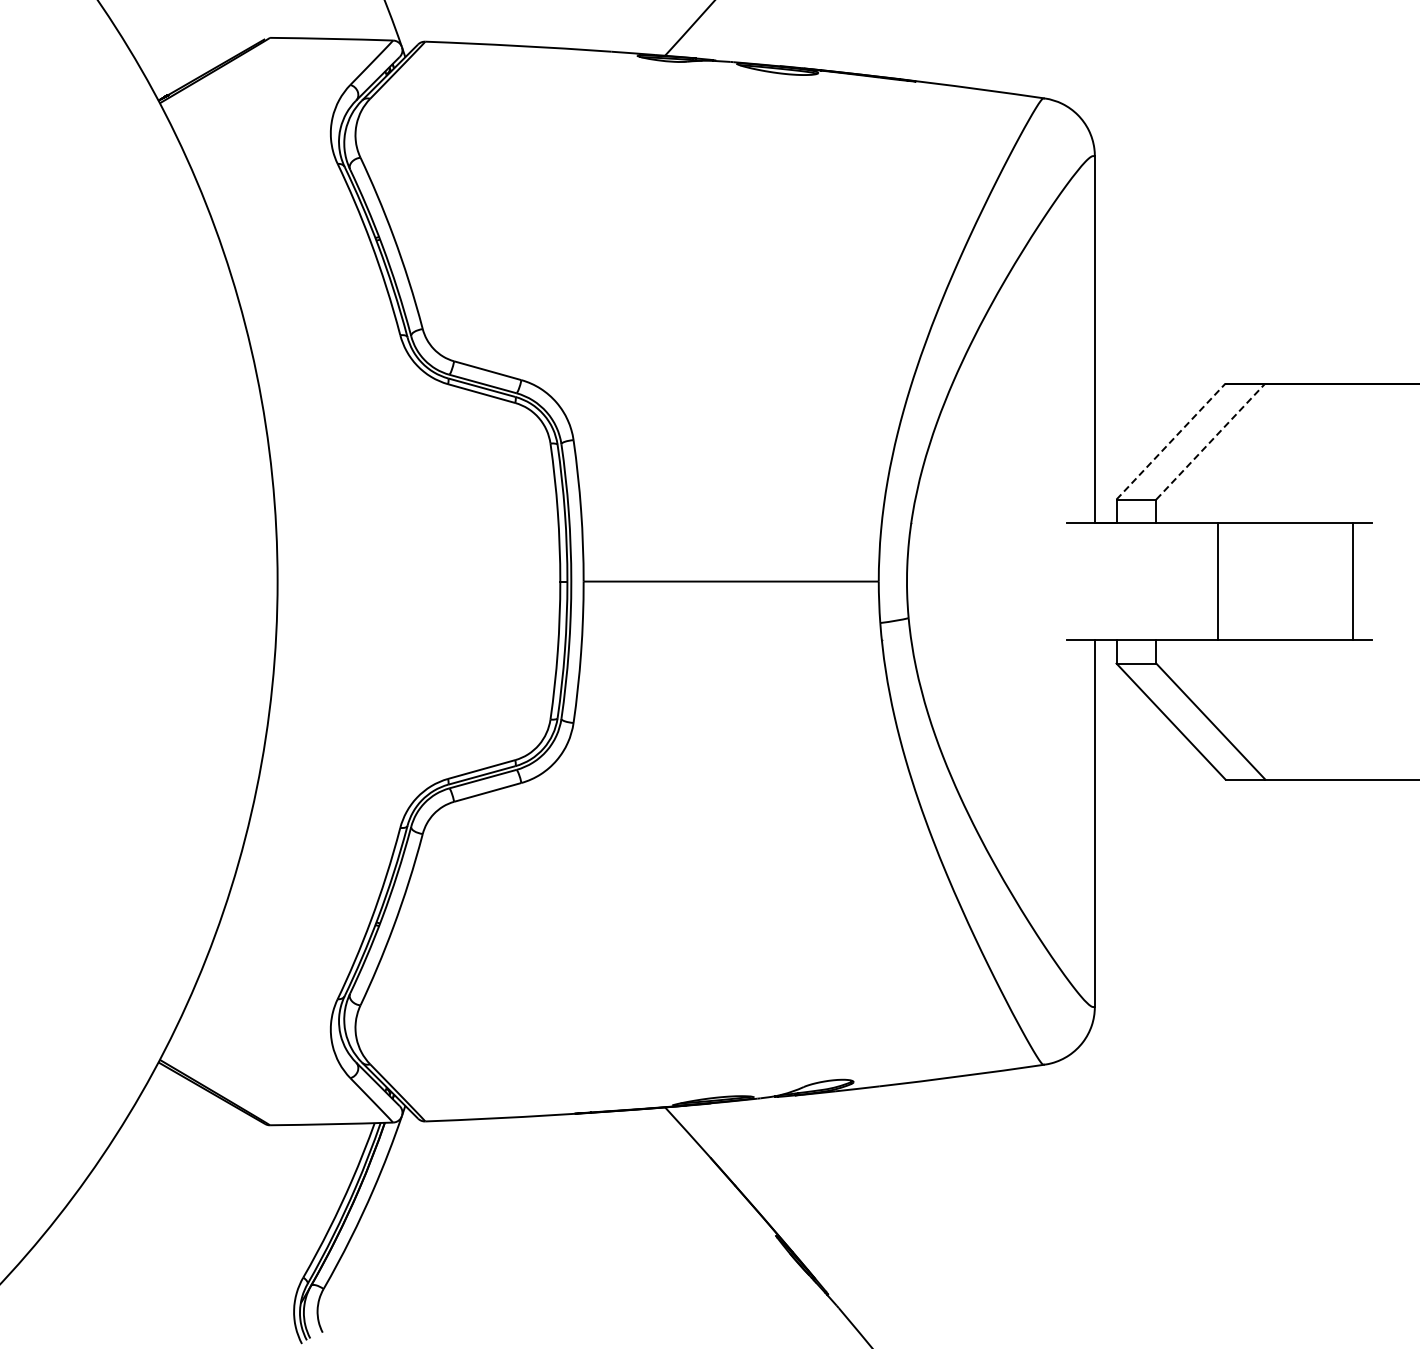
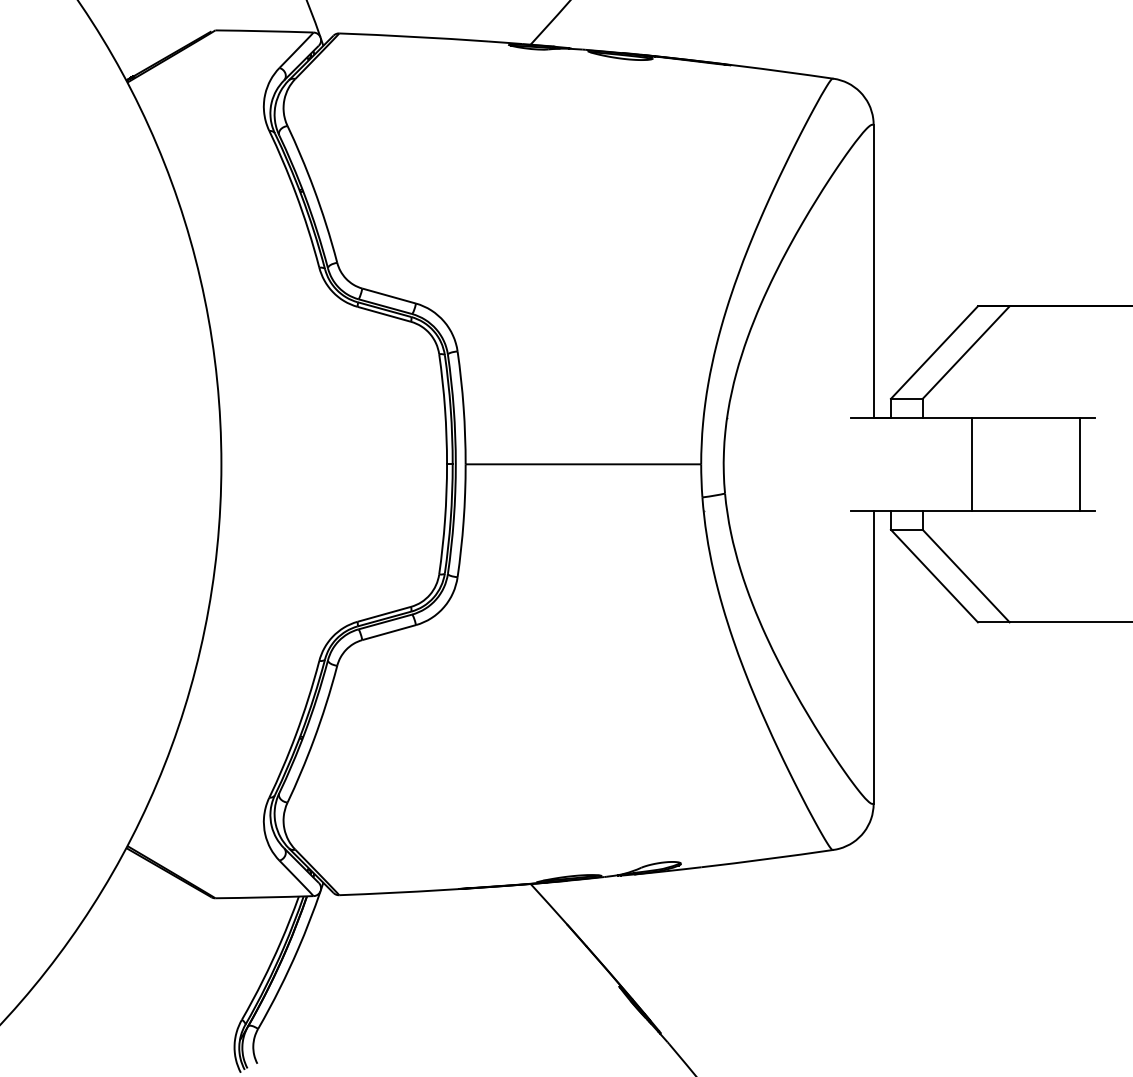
line: (1171, 441) -> (934, 352), dashed -> solid
line: (1210, 441) -> (965, 352), dashed -> solid

